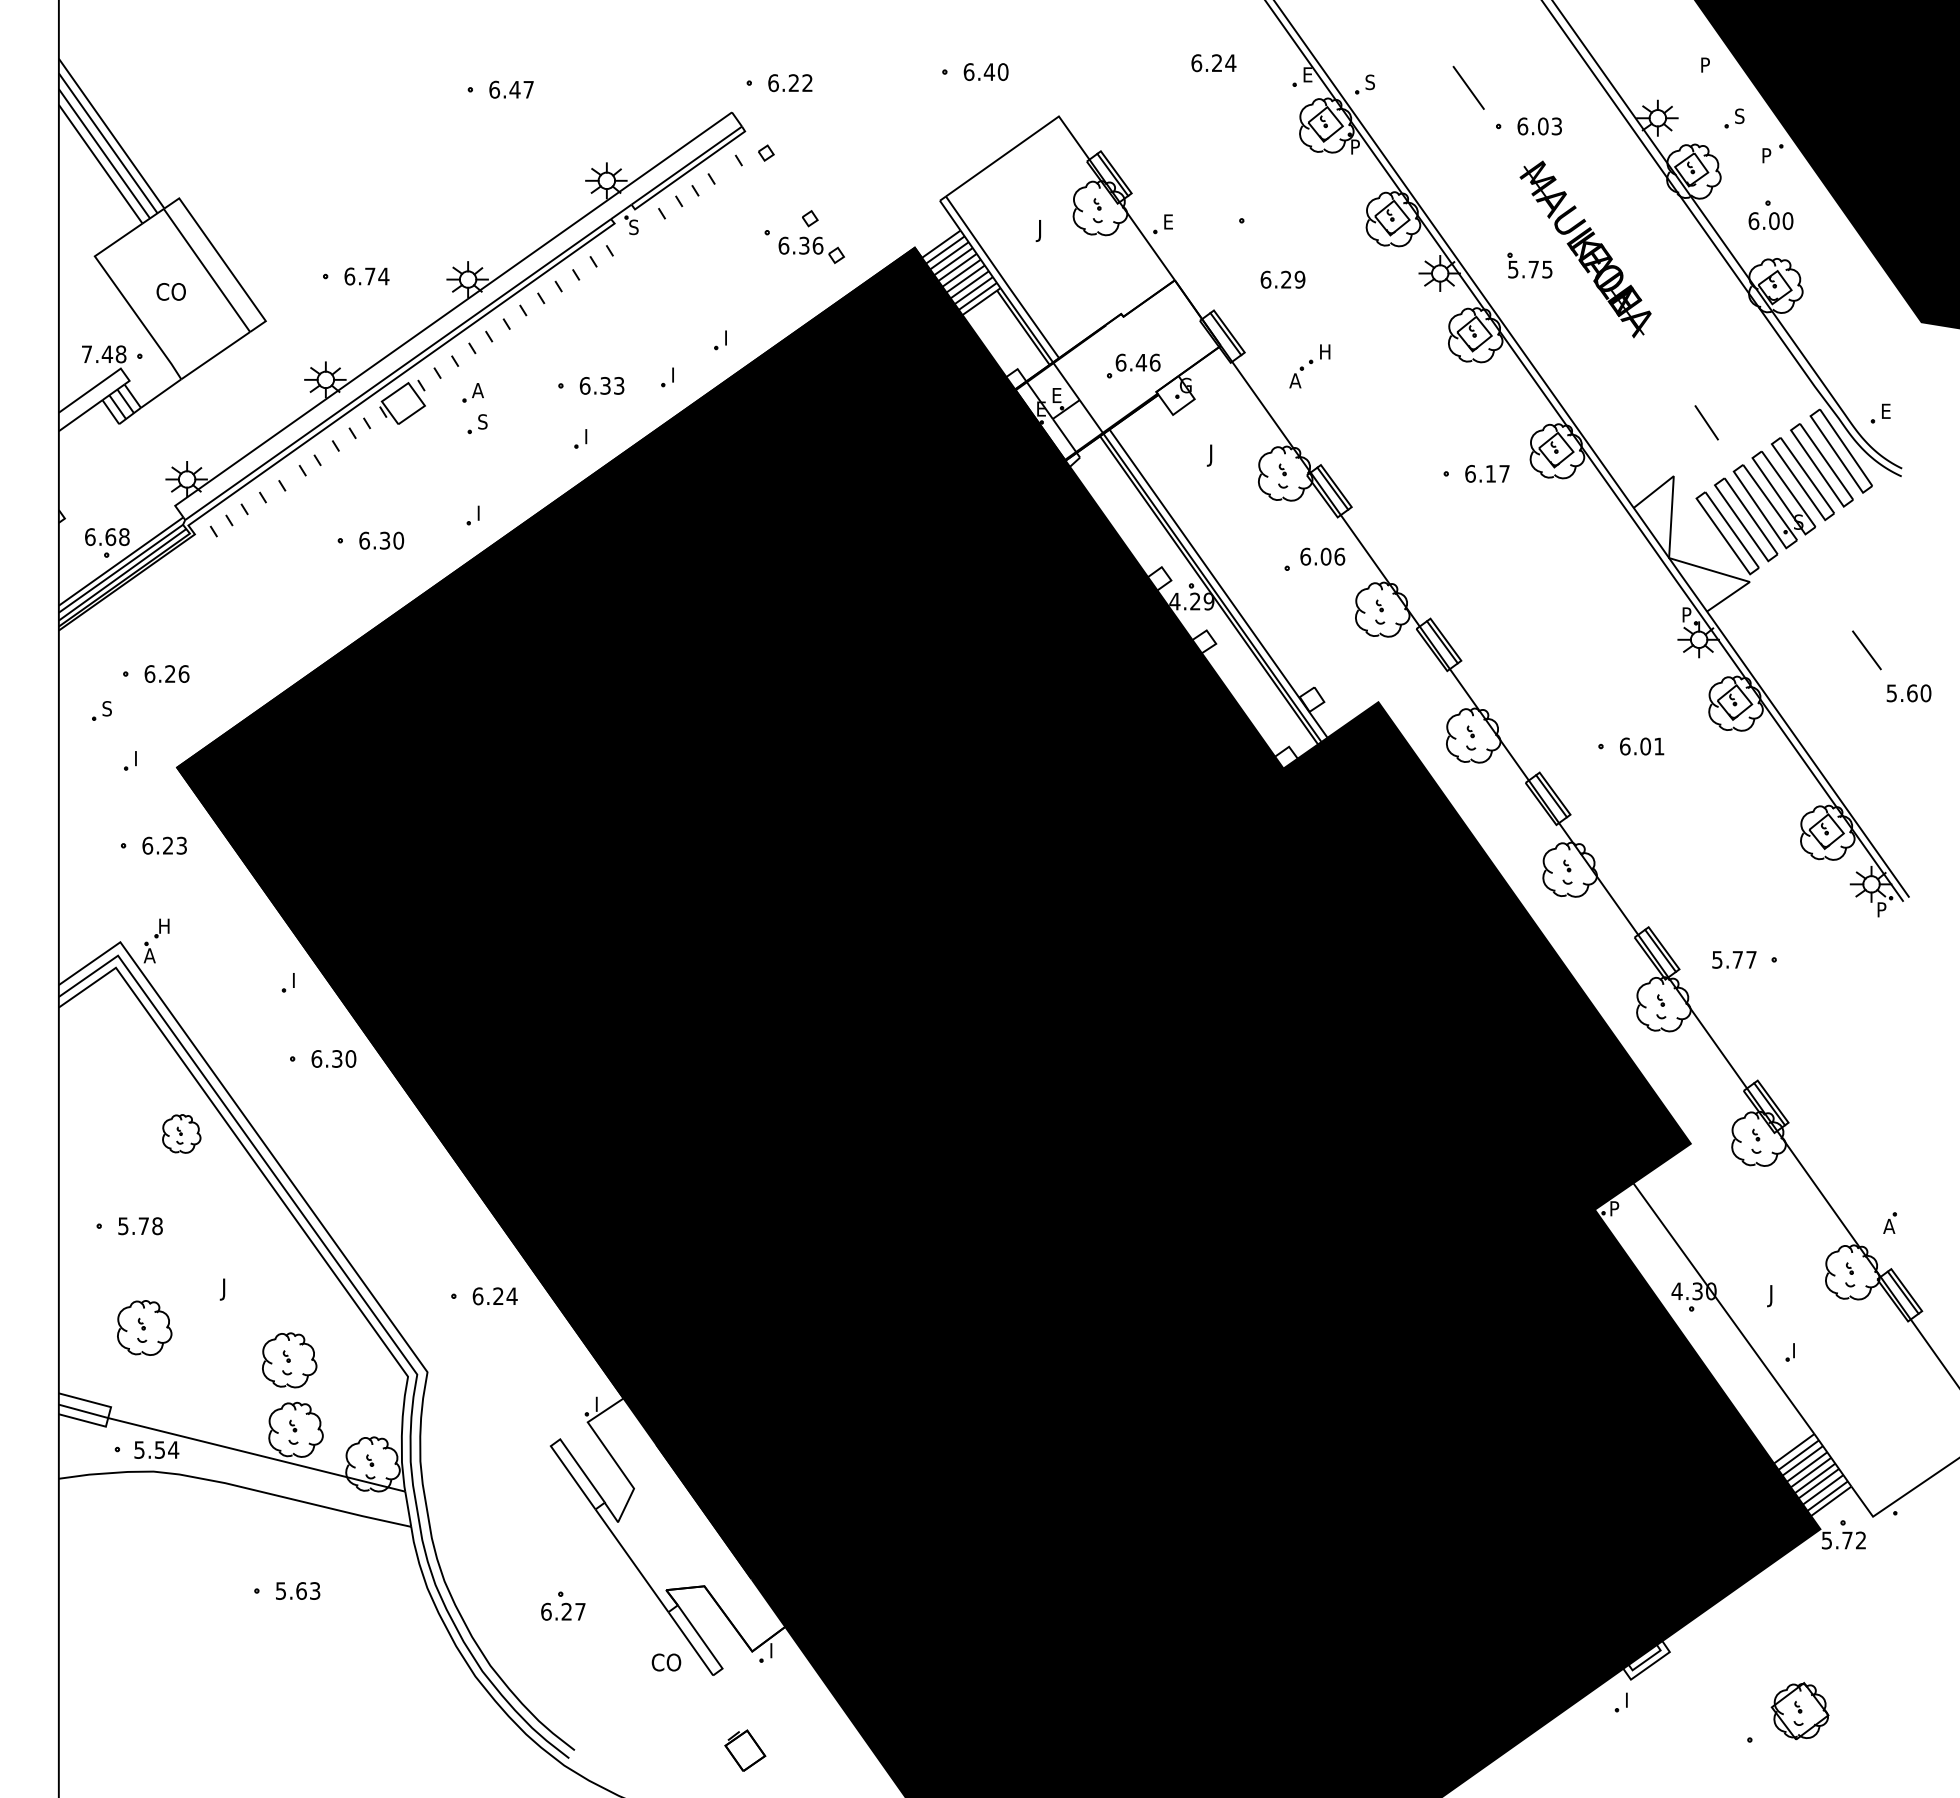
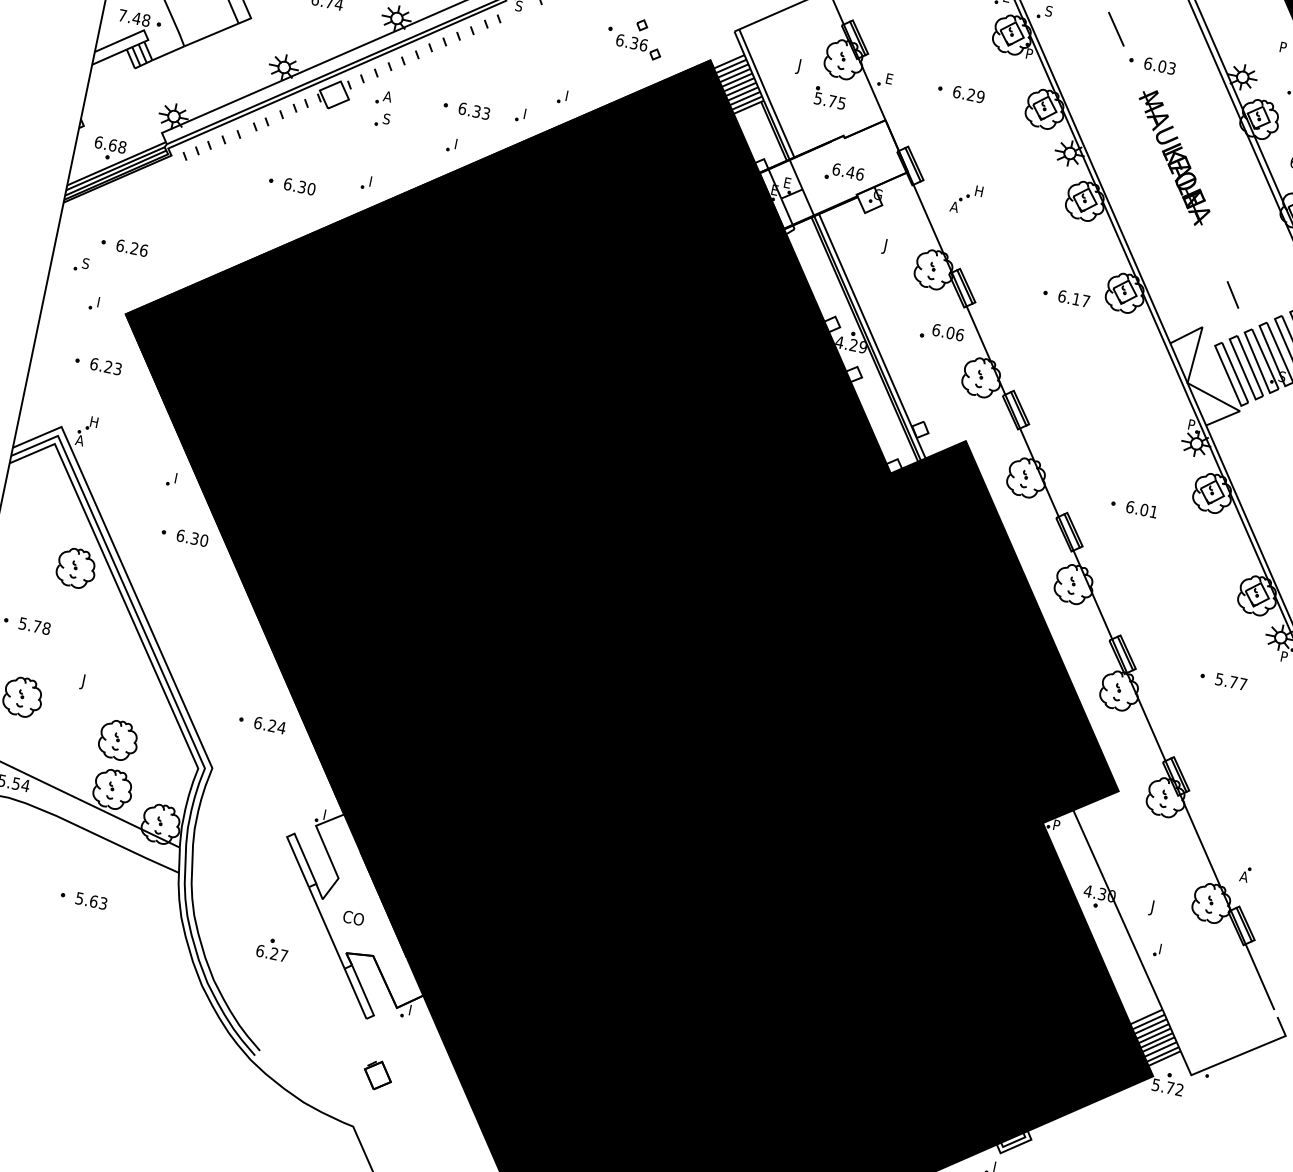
part: (1529, 265) -> (830, 98), moved
text: (1282, 279) -> (968, 94), moved
text: (1734, 959) -> (1231, 681), moved
part: (181, 1133) -> (76, 567), size x1.43
text: (666, 1662) -> (353, 918), moved

